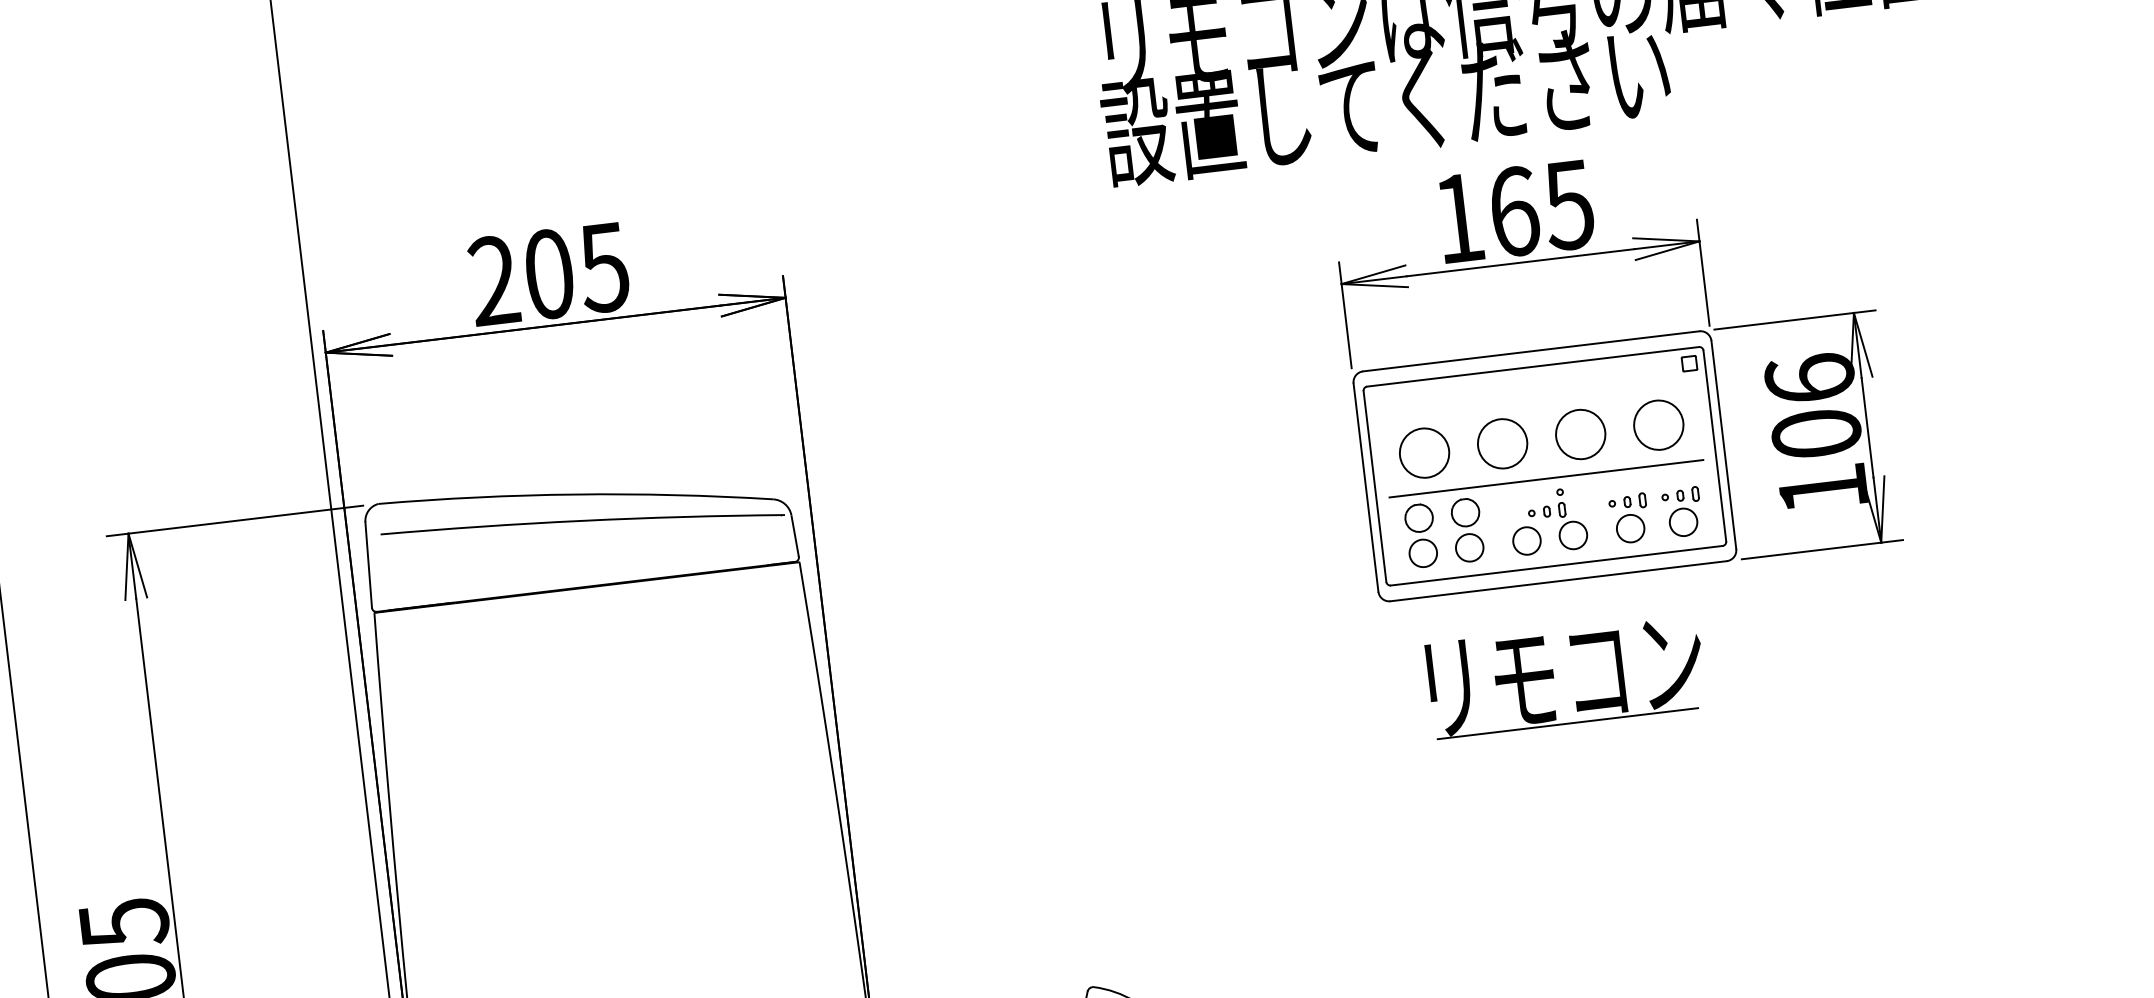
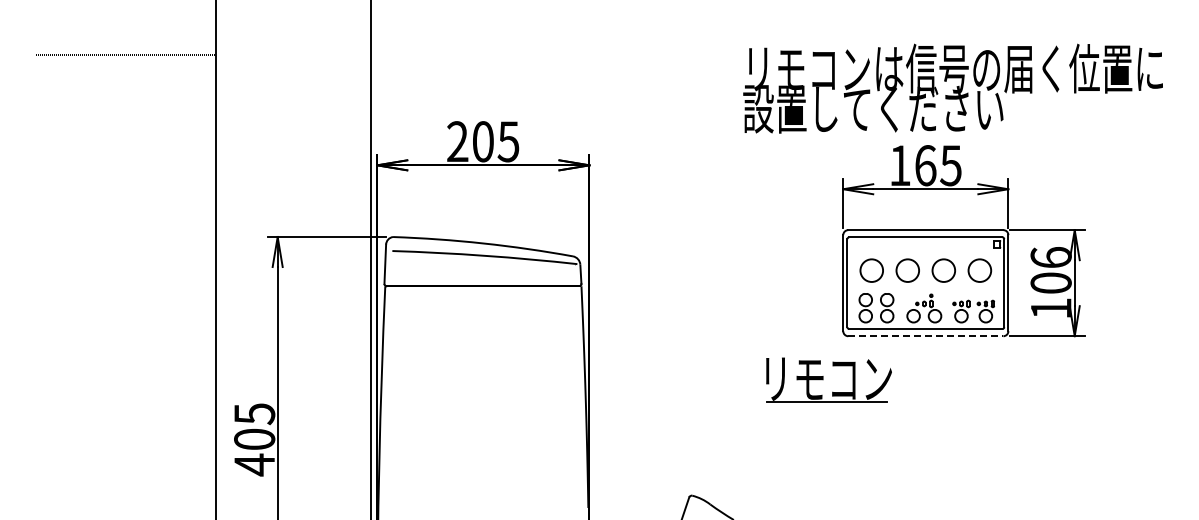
line: (1545, 477) -> (925, 288), removed
line: (1557, 581) -> (925, 336), solid -> dashed
part: (1564, 675) -> (828, 379), moved

